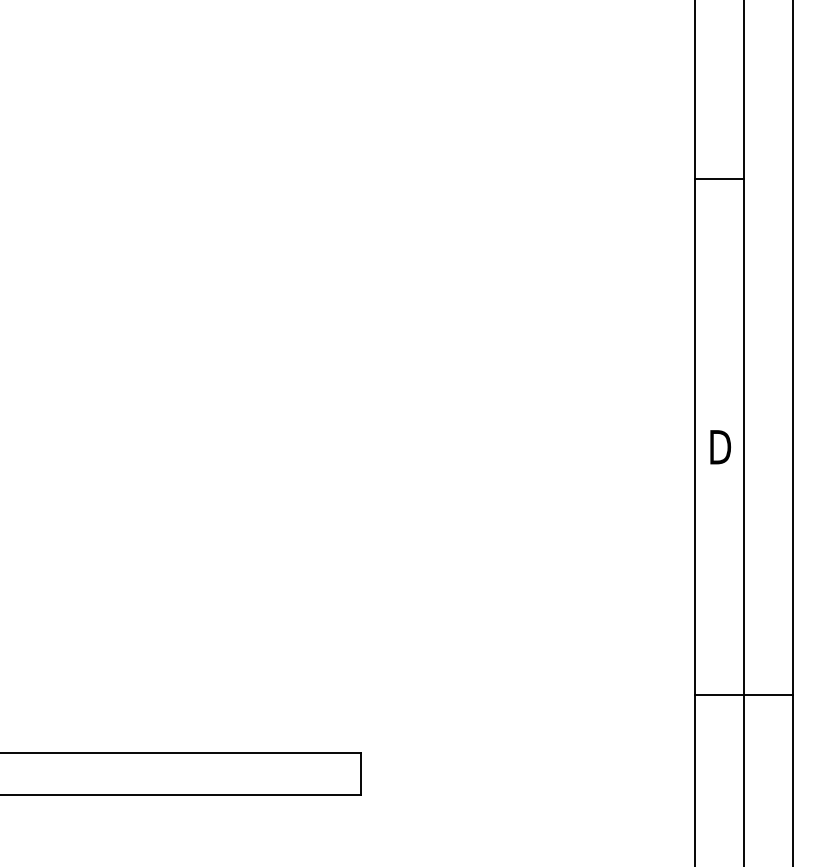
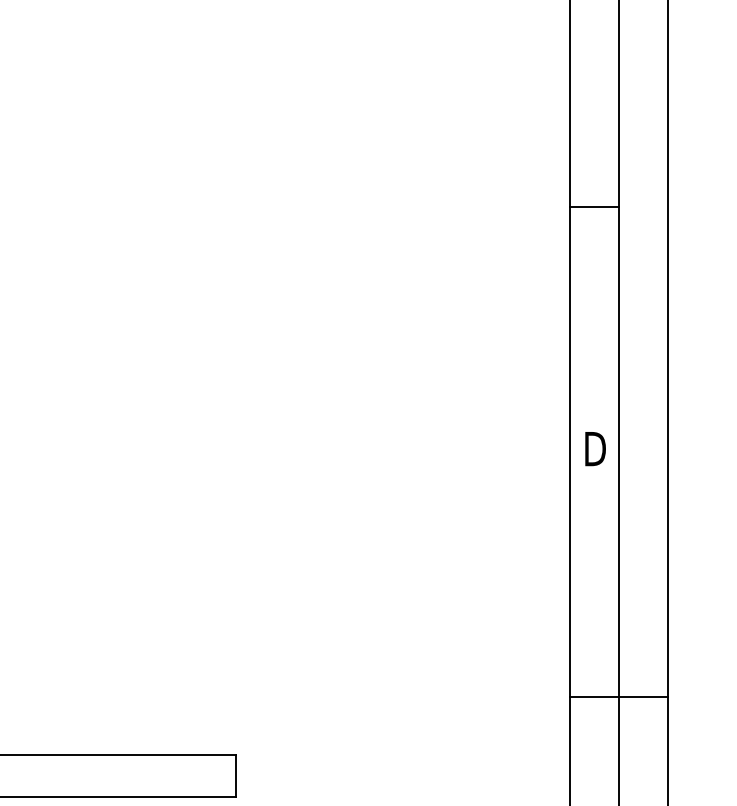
line: (719, 179) -> (594, 207), moved

